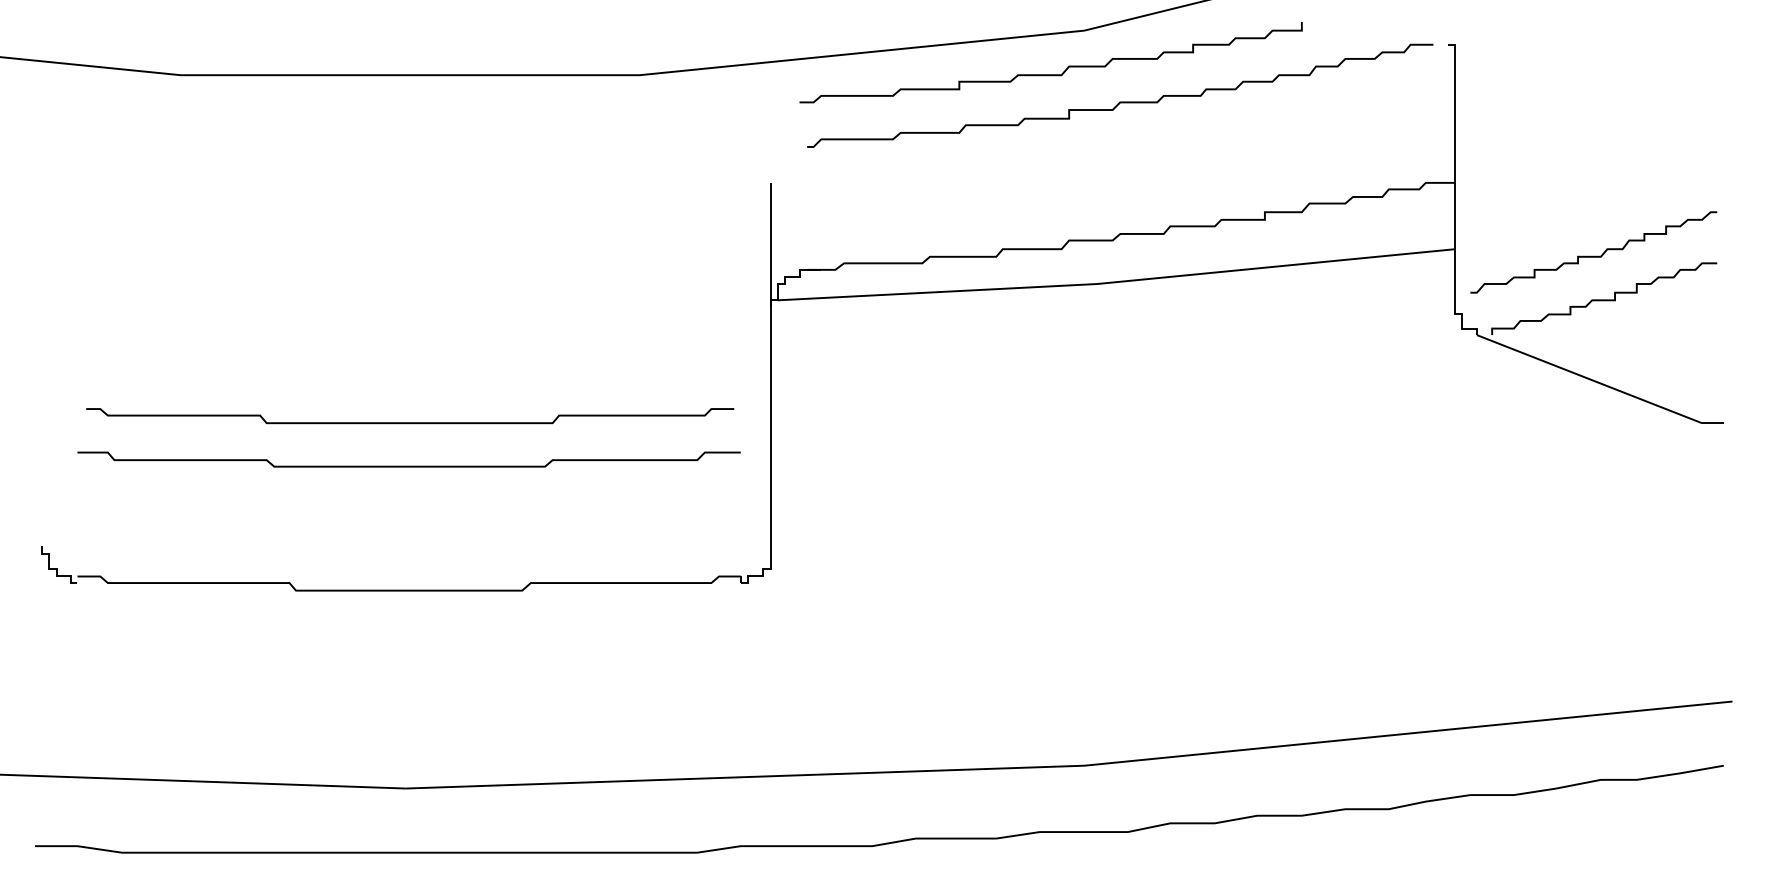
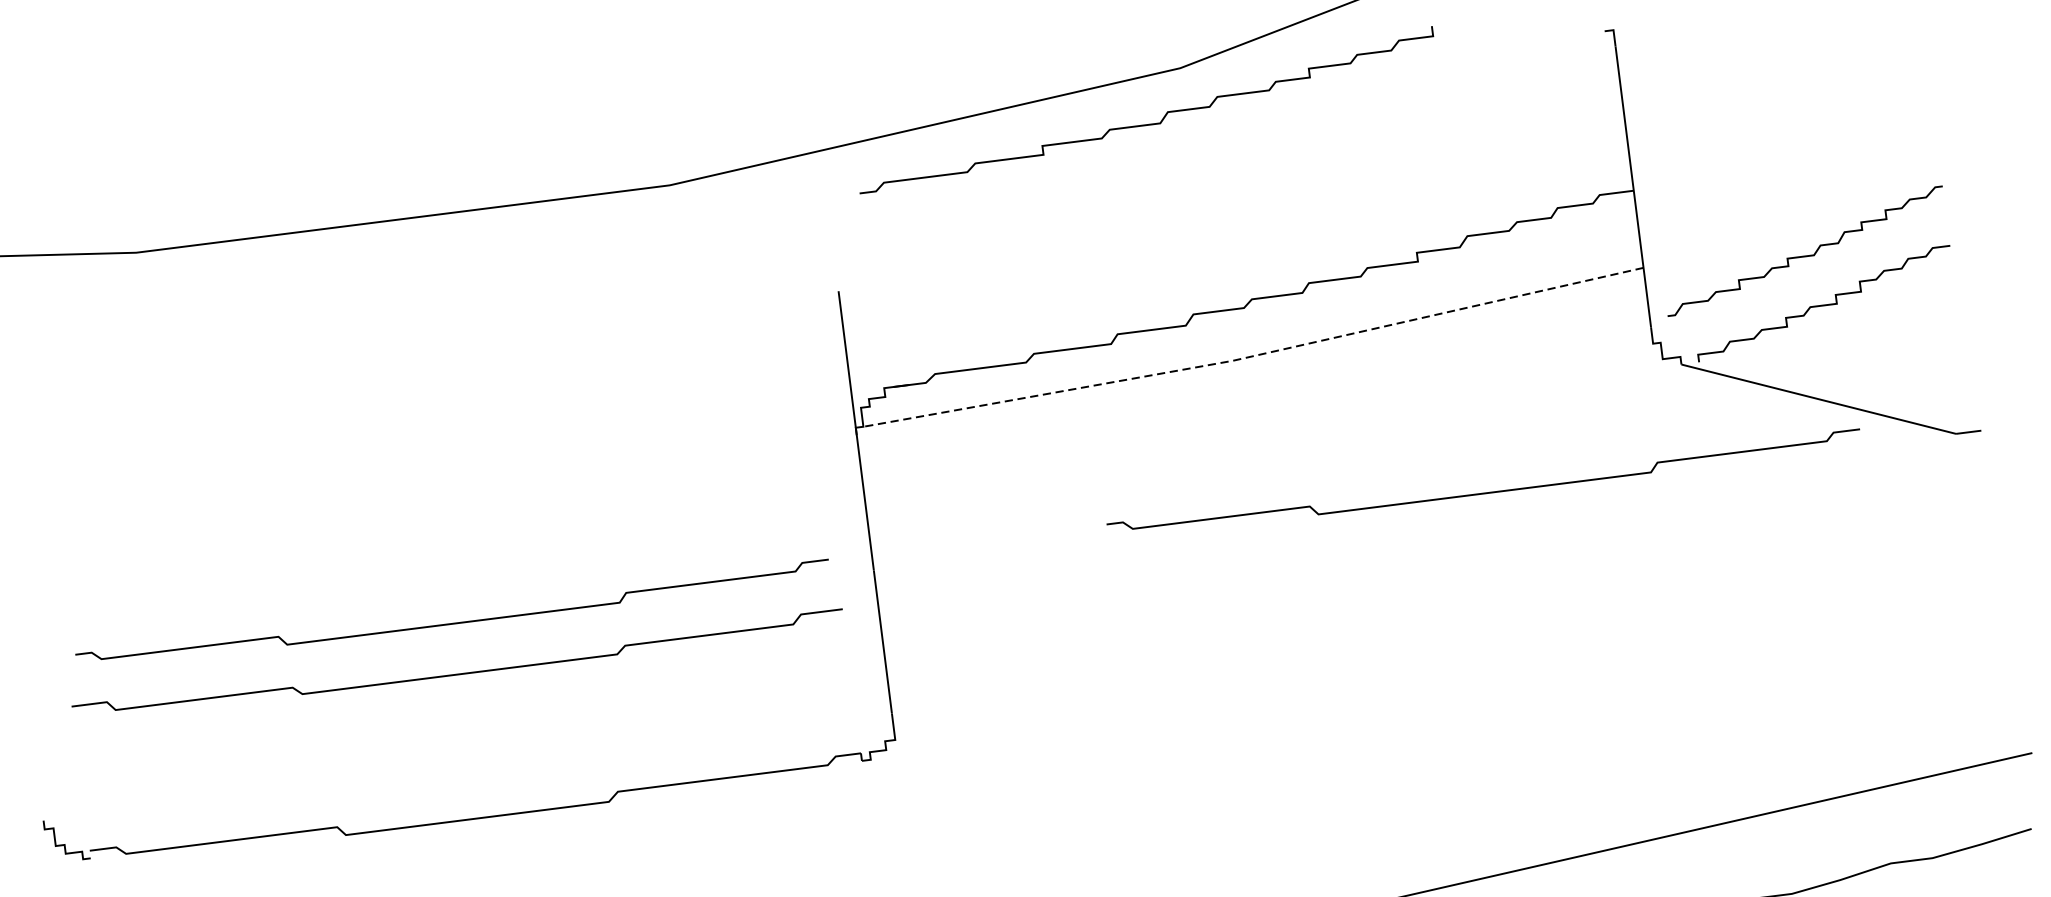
curve: (1120, 101) -> (1232, 145), removed
line: (1116, 282) -> (1254, 356), solid -> dashed
curve: (1297, 422) -> (1485, 492), added

